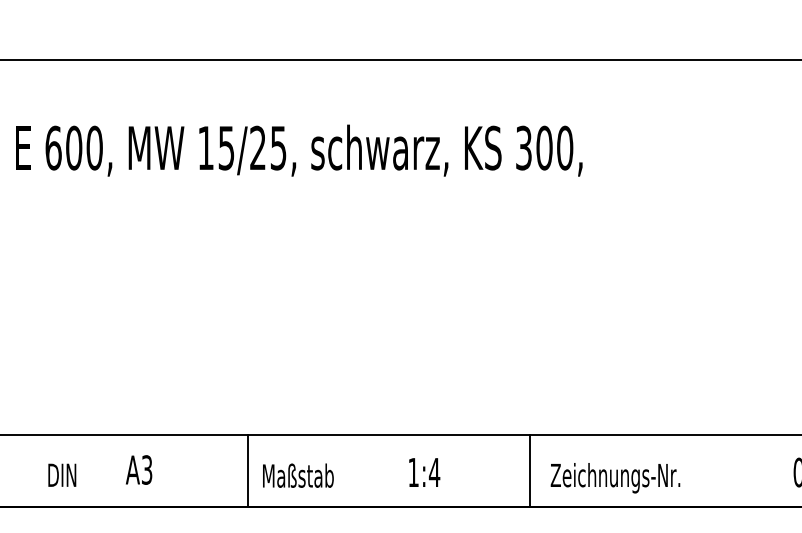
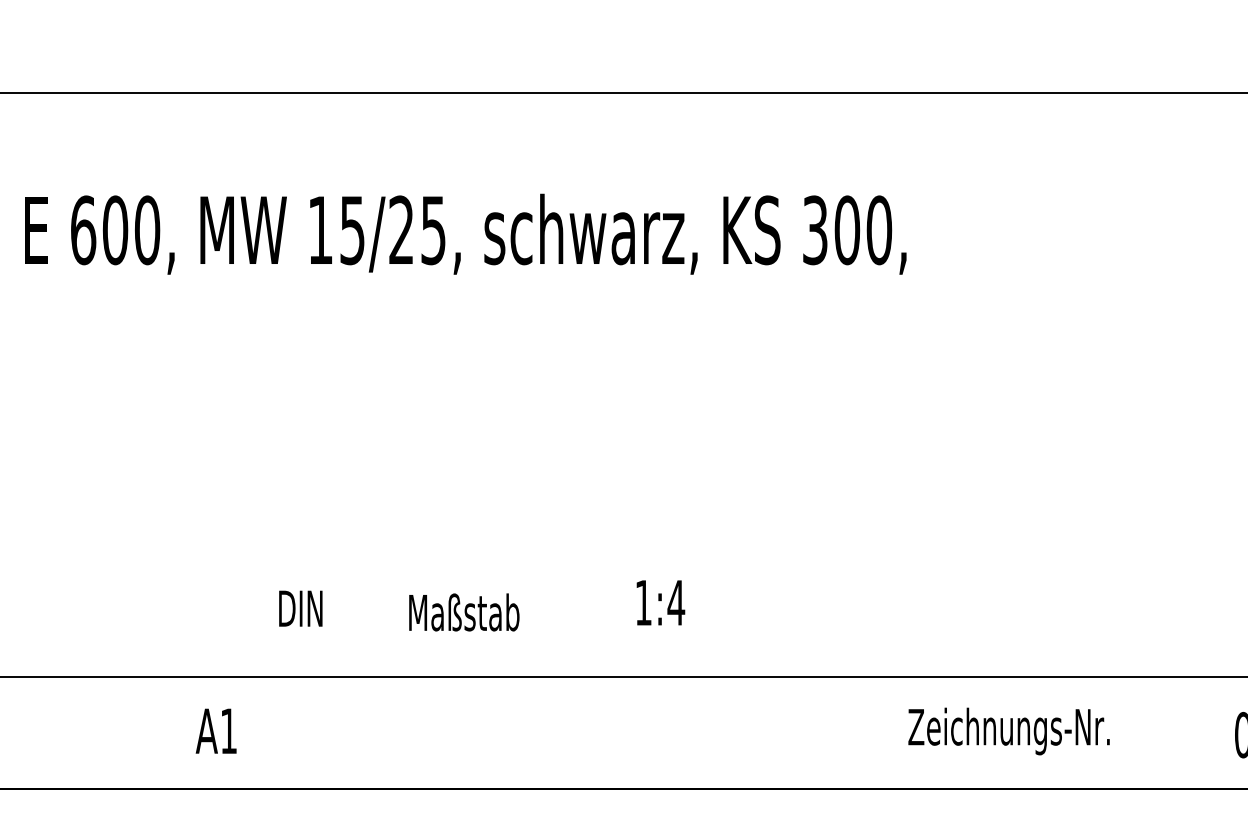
text: (147, 469) -> (229, 730), A3 -> A1
line: (248, 471) -> (386, 733), removed
line: (529, 471) -> (823, 733), removed
text: (424, 472) -> (660, 602), moved
text: (62, 474) -> (301, 607), moved
text: (298, 475) -> (464, 612), moved
text: (615, 478) -> (1009, 731), moved

